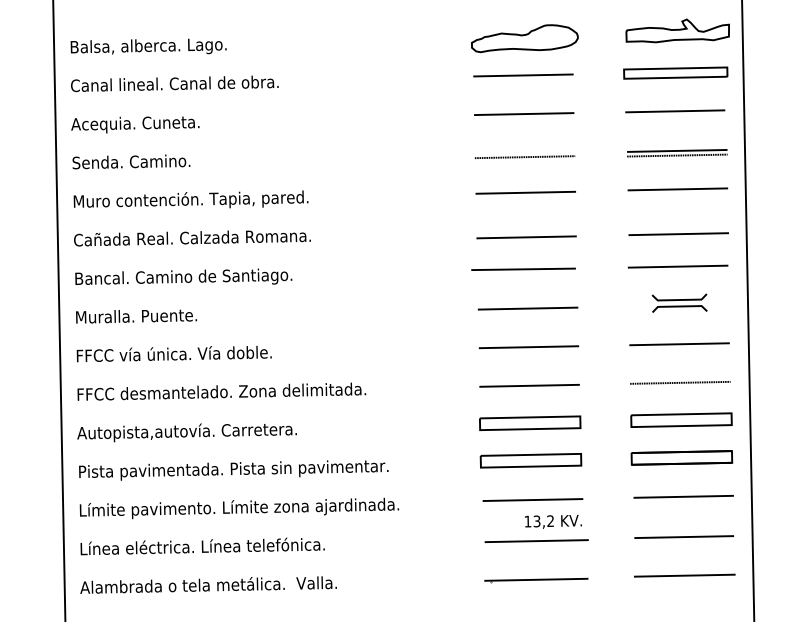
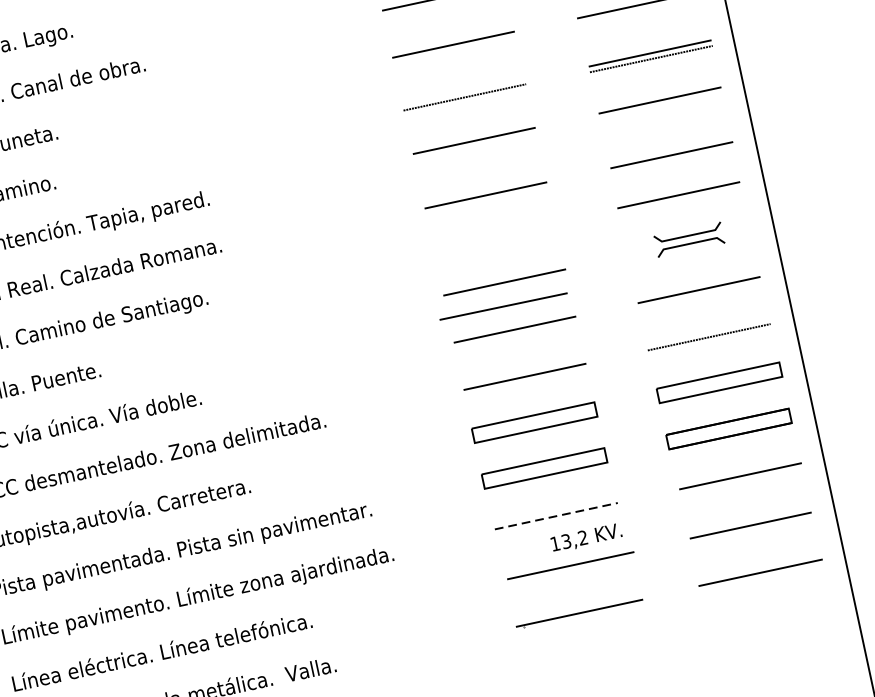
line: (523, 268) -> (503, 305), moved
line: (533, 500) -> (557, 516), solid -> dashed

